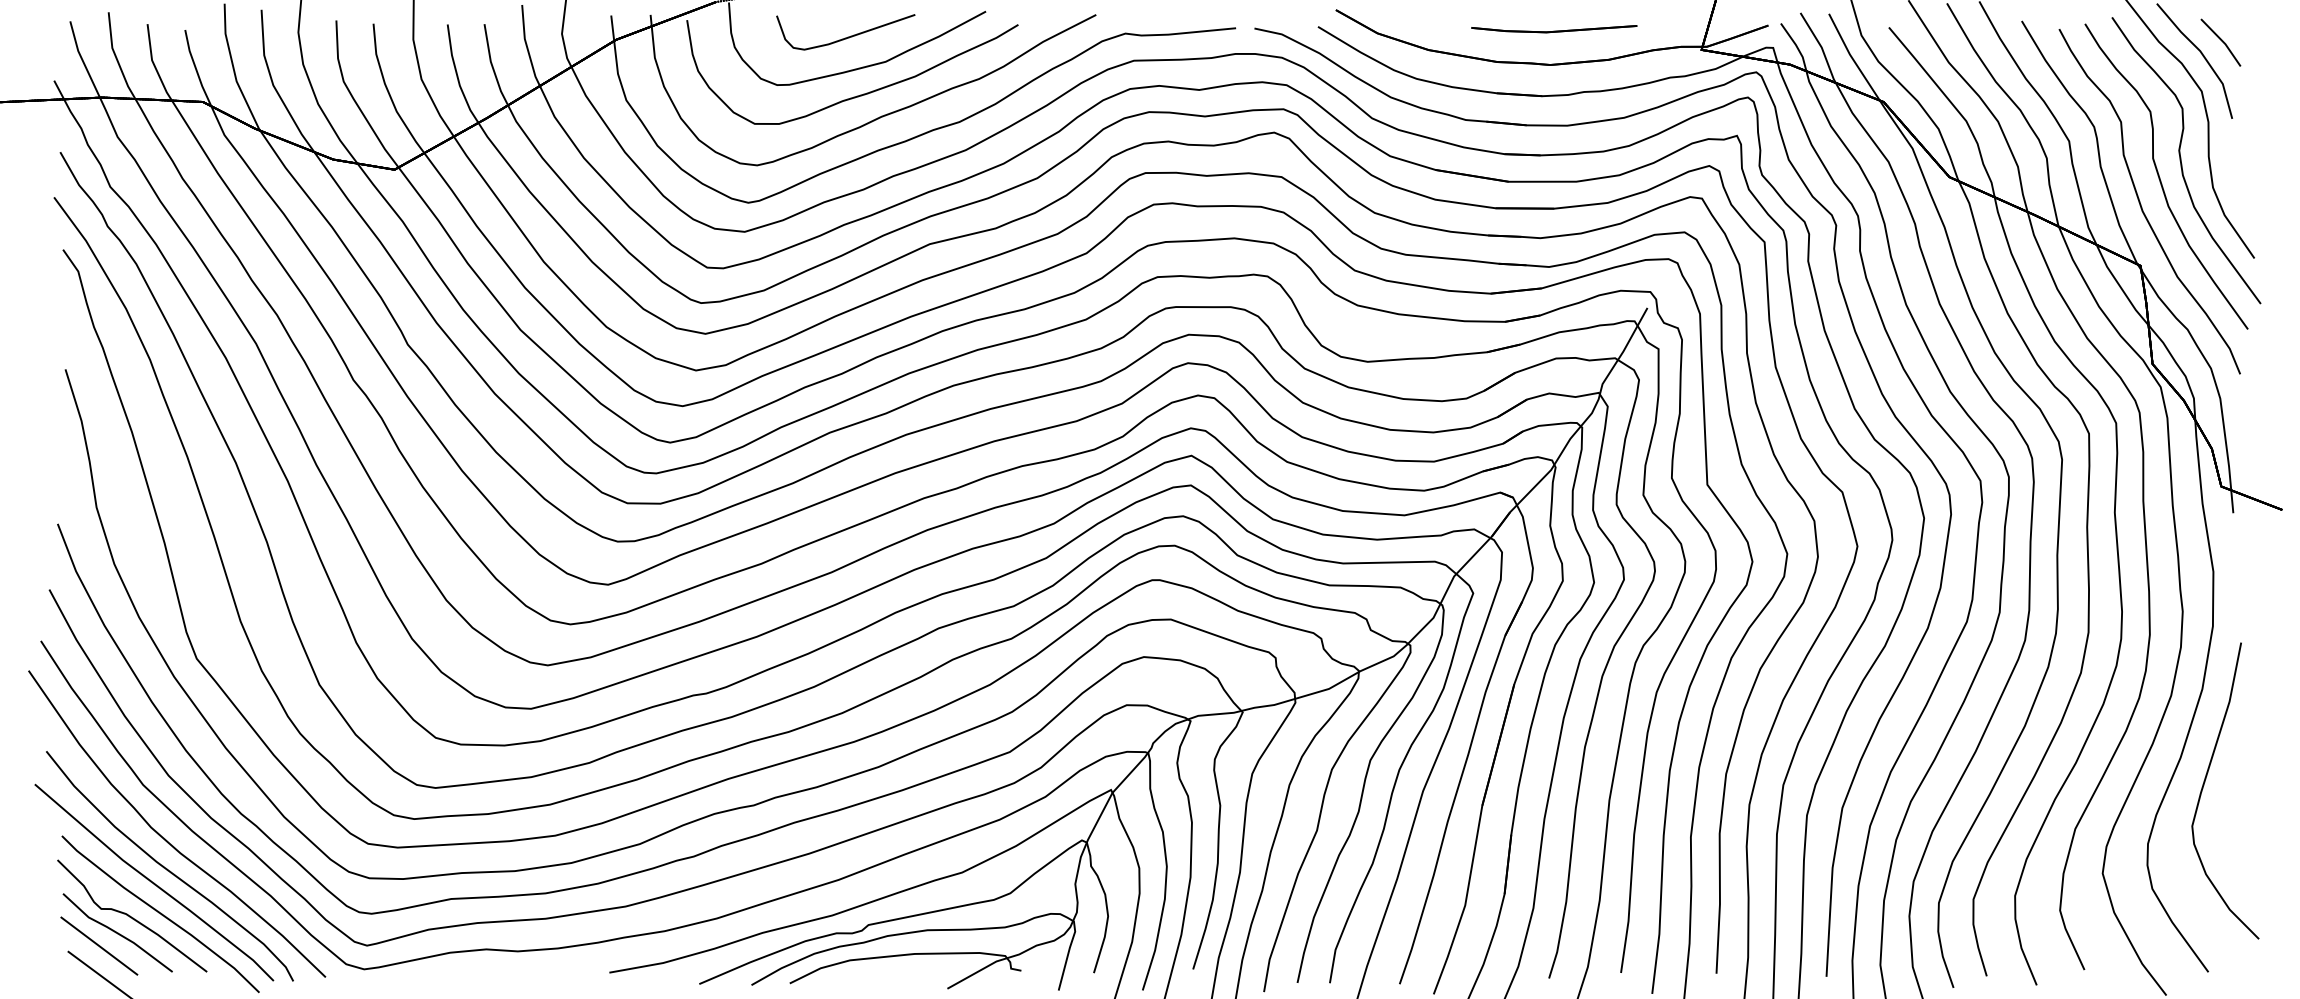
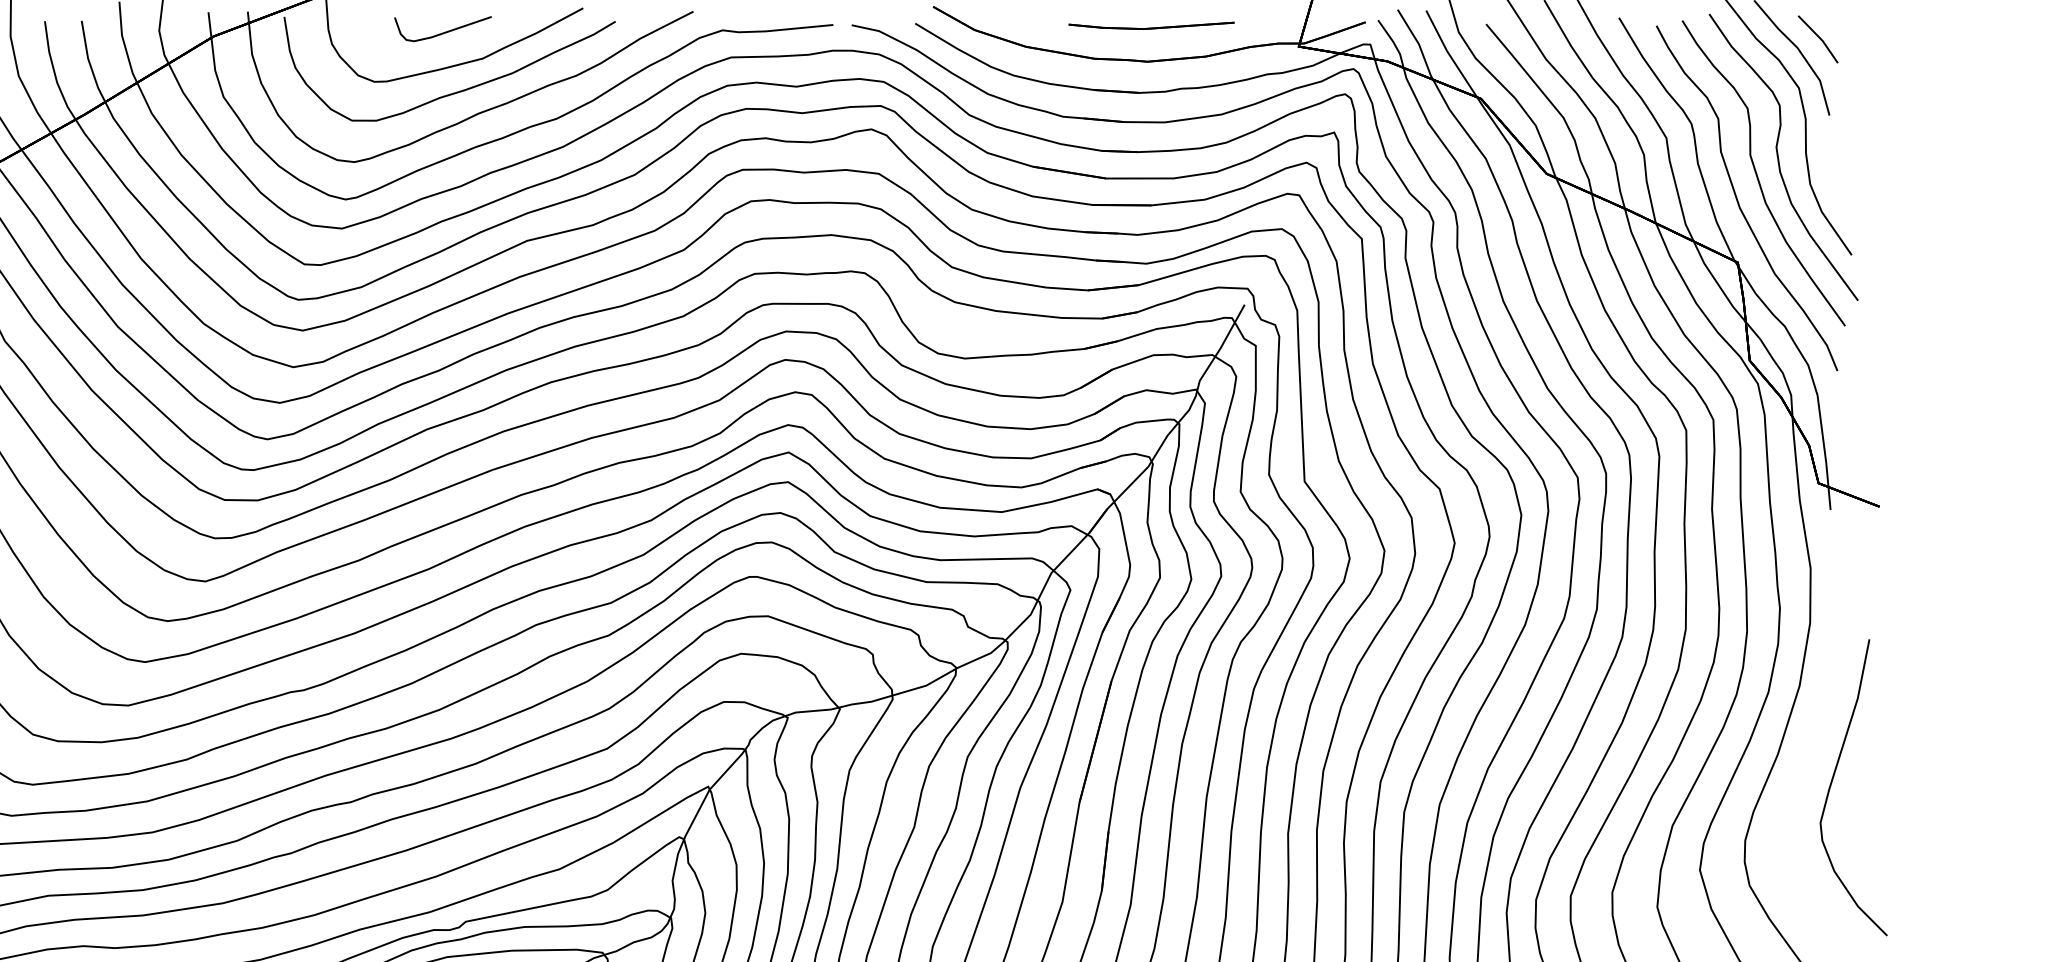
part: (845, 32) -> (442, 29), size x0.7
curve: (2205, 782) -> (1833, 779), moved

